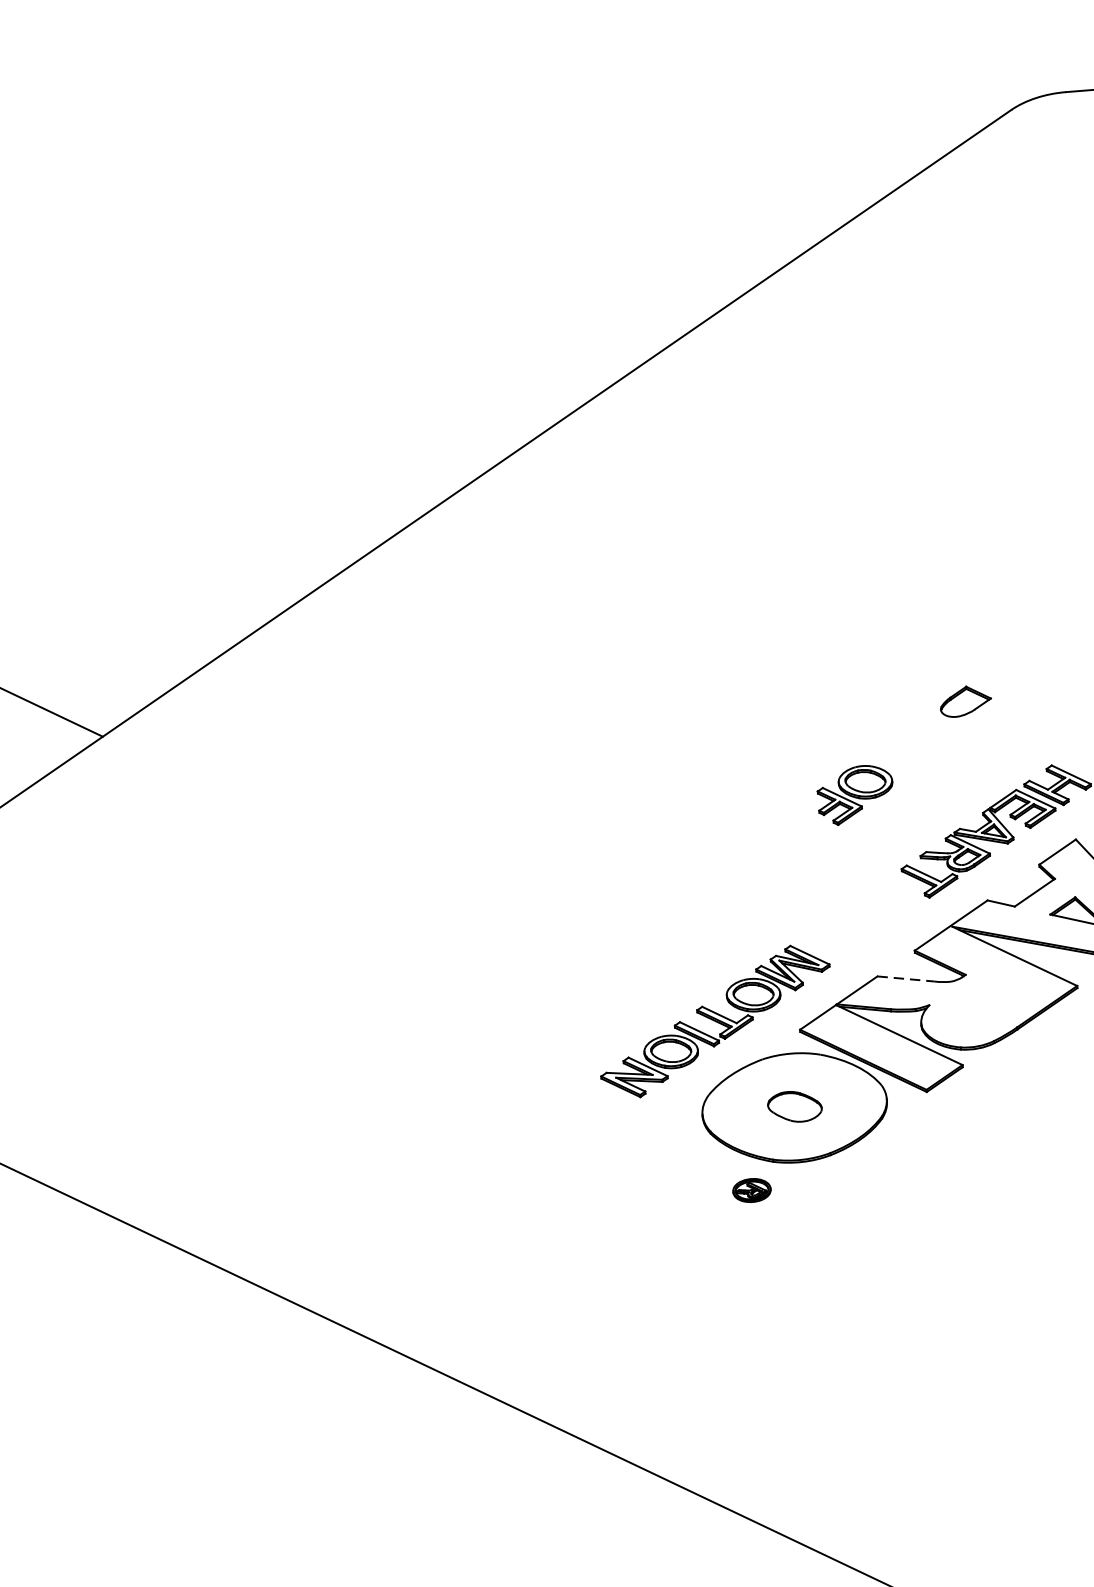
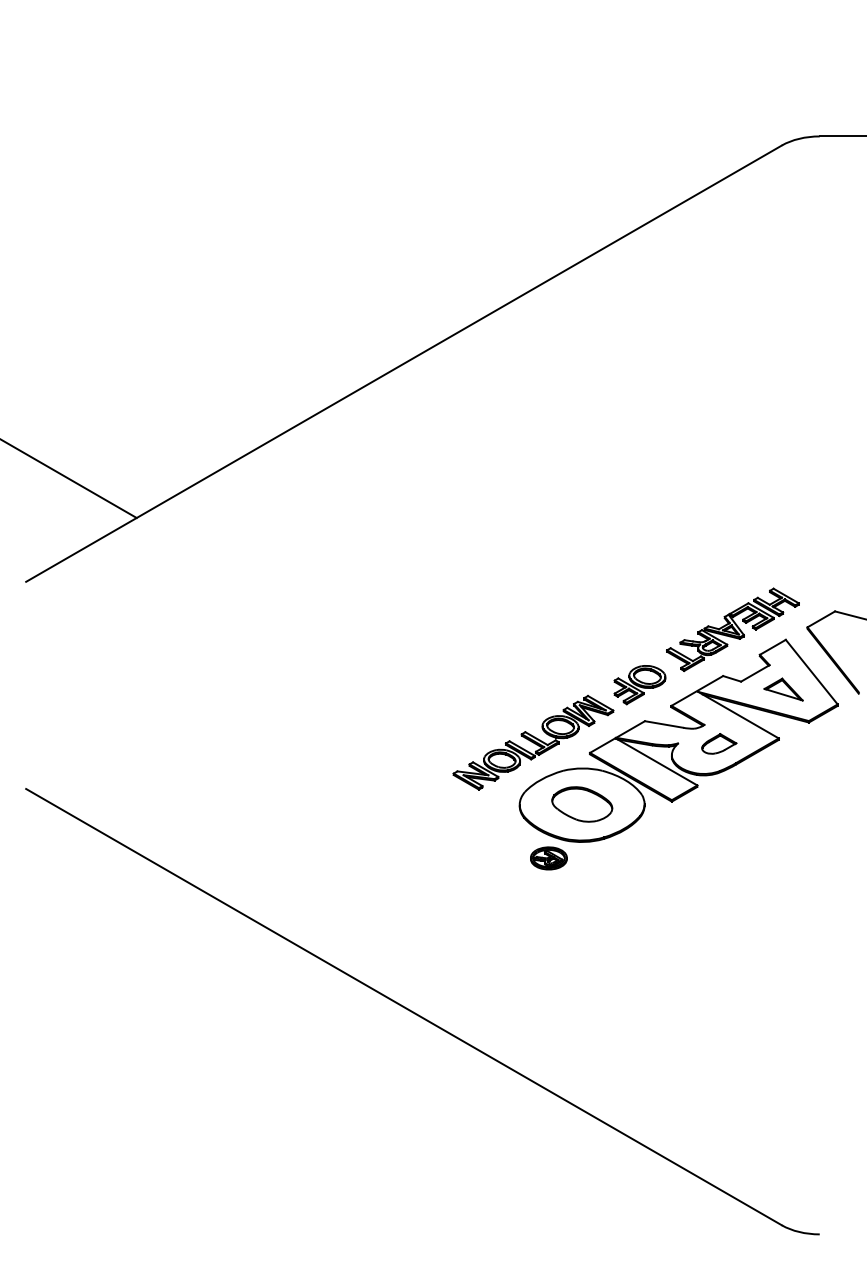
part: (966, 700) -> (719, 743), moved
part: (854, 795) -> (639, 685), moved
line: (906, 978) -> (664, 724), dashed -> solid
part: (795, 1106) -> (582, 804), size x1.67
part: (751, 1190) -> (548, 858), size x1.43

